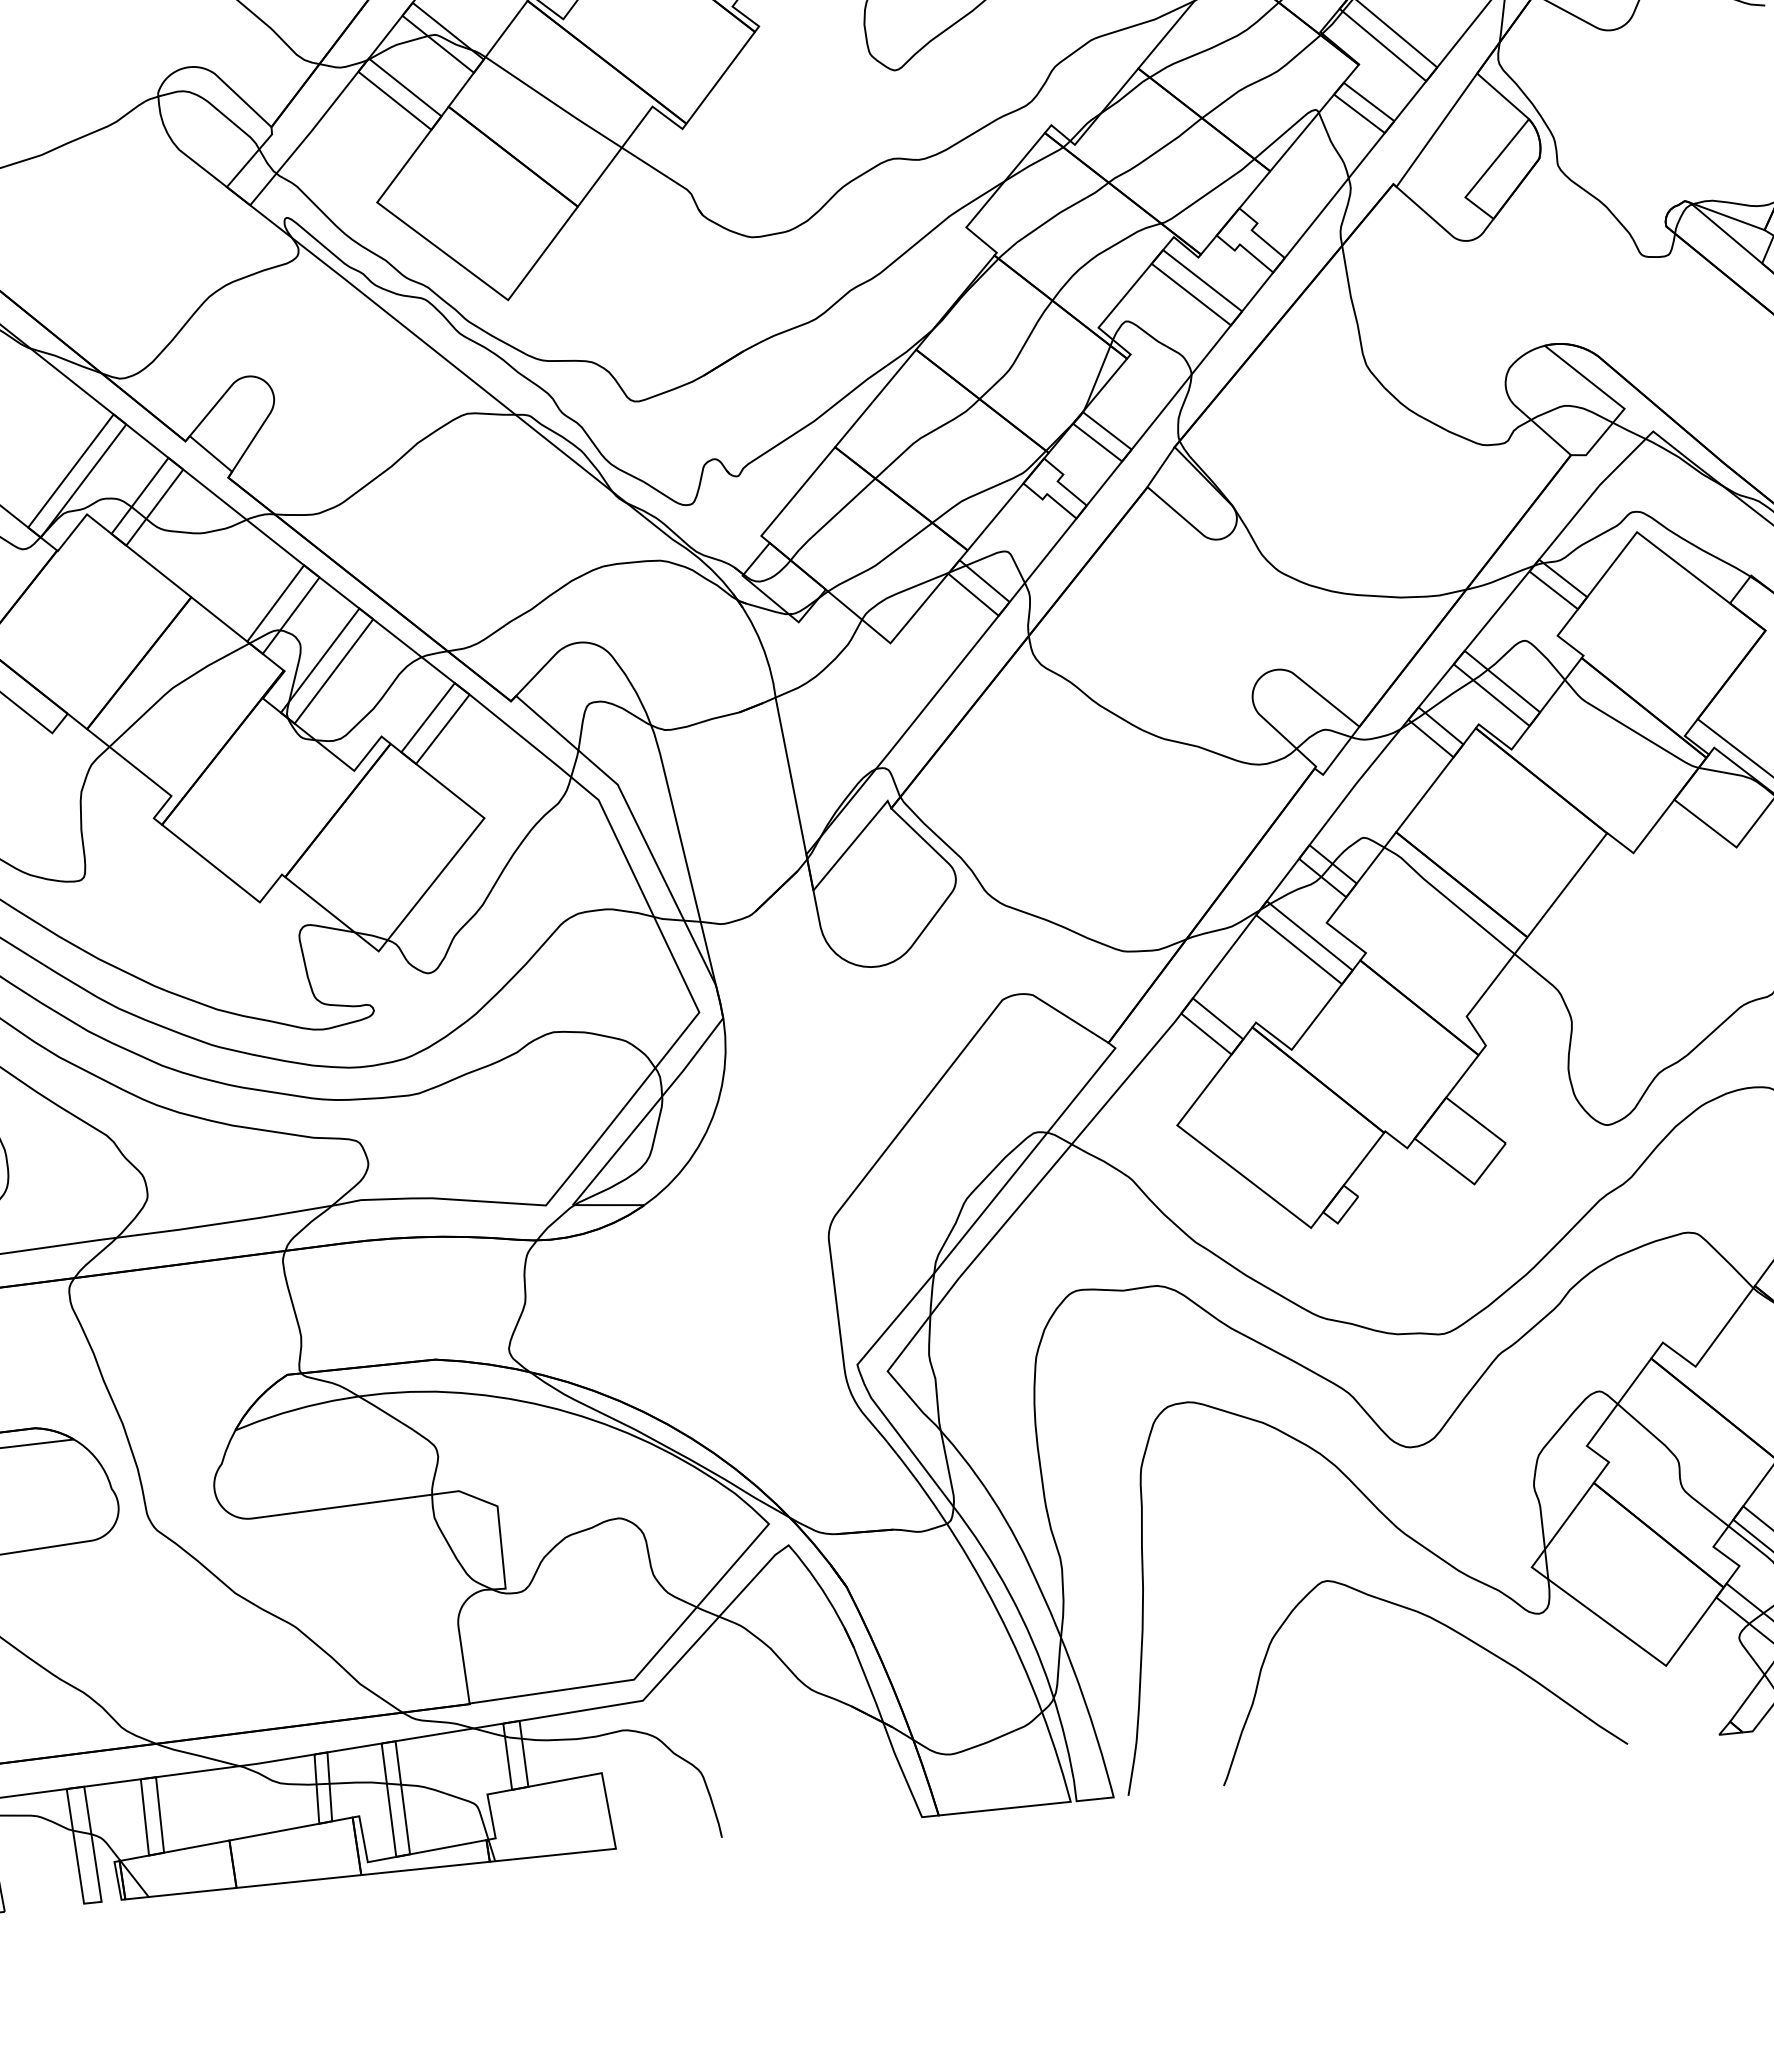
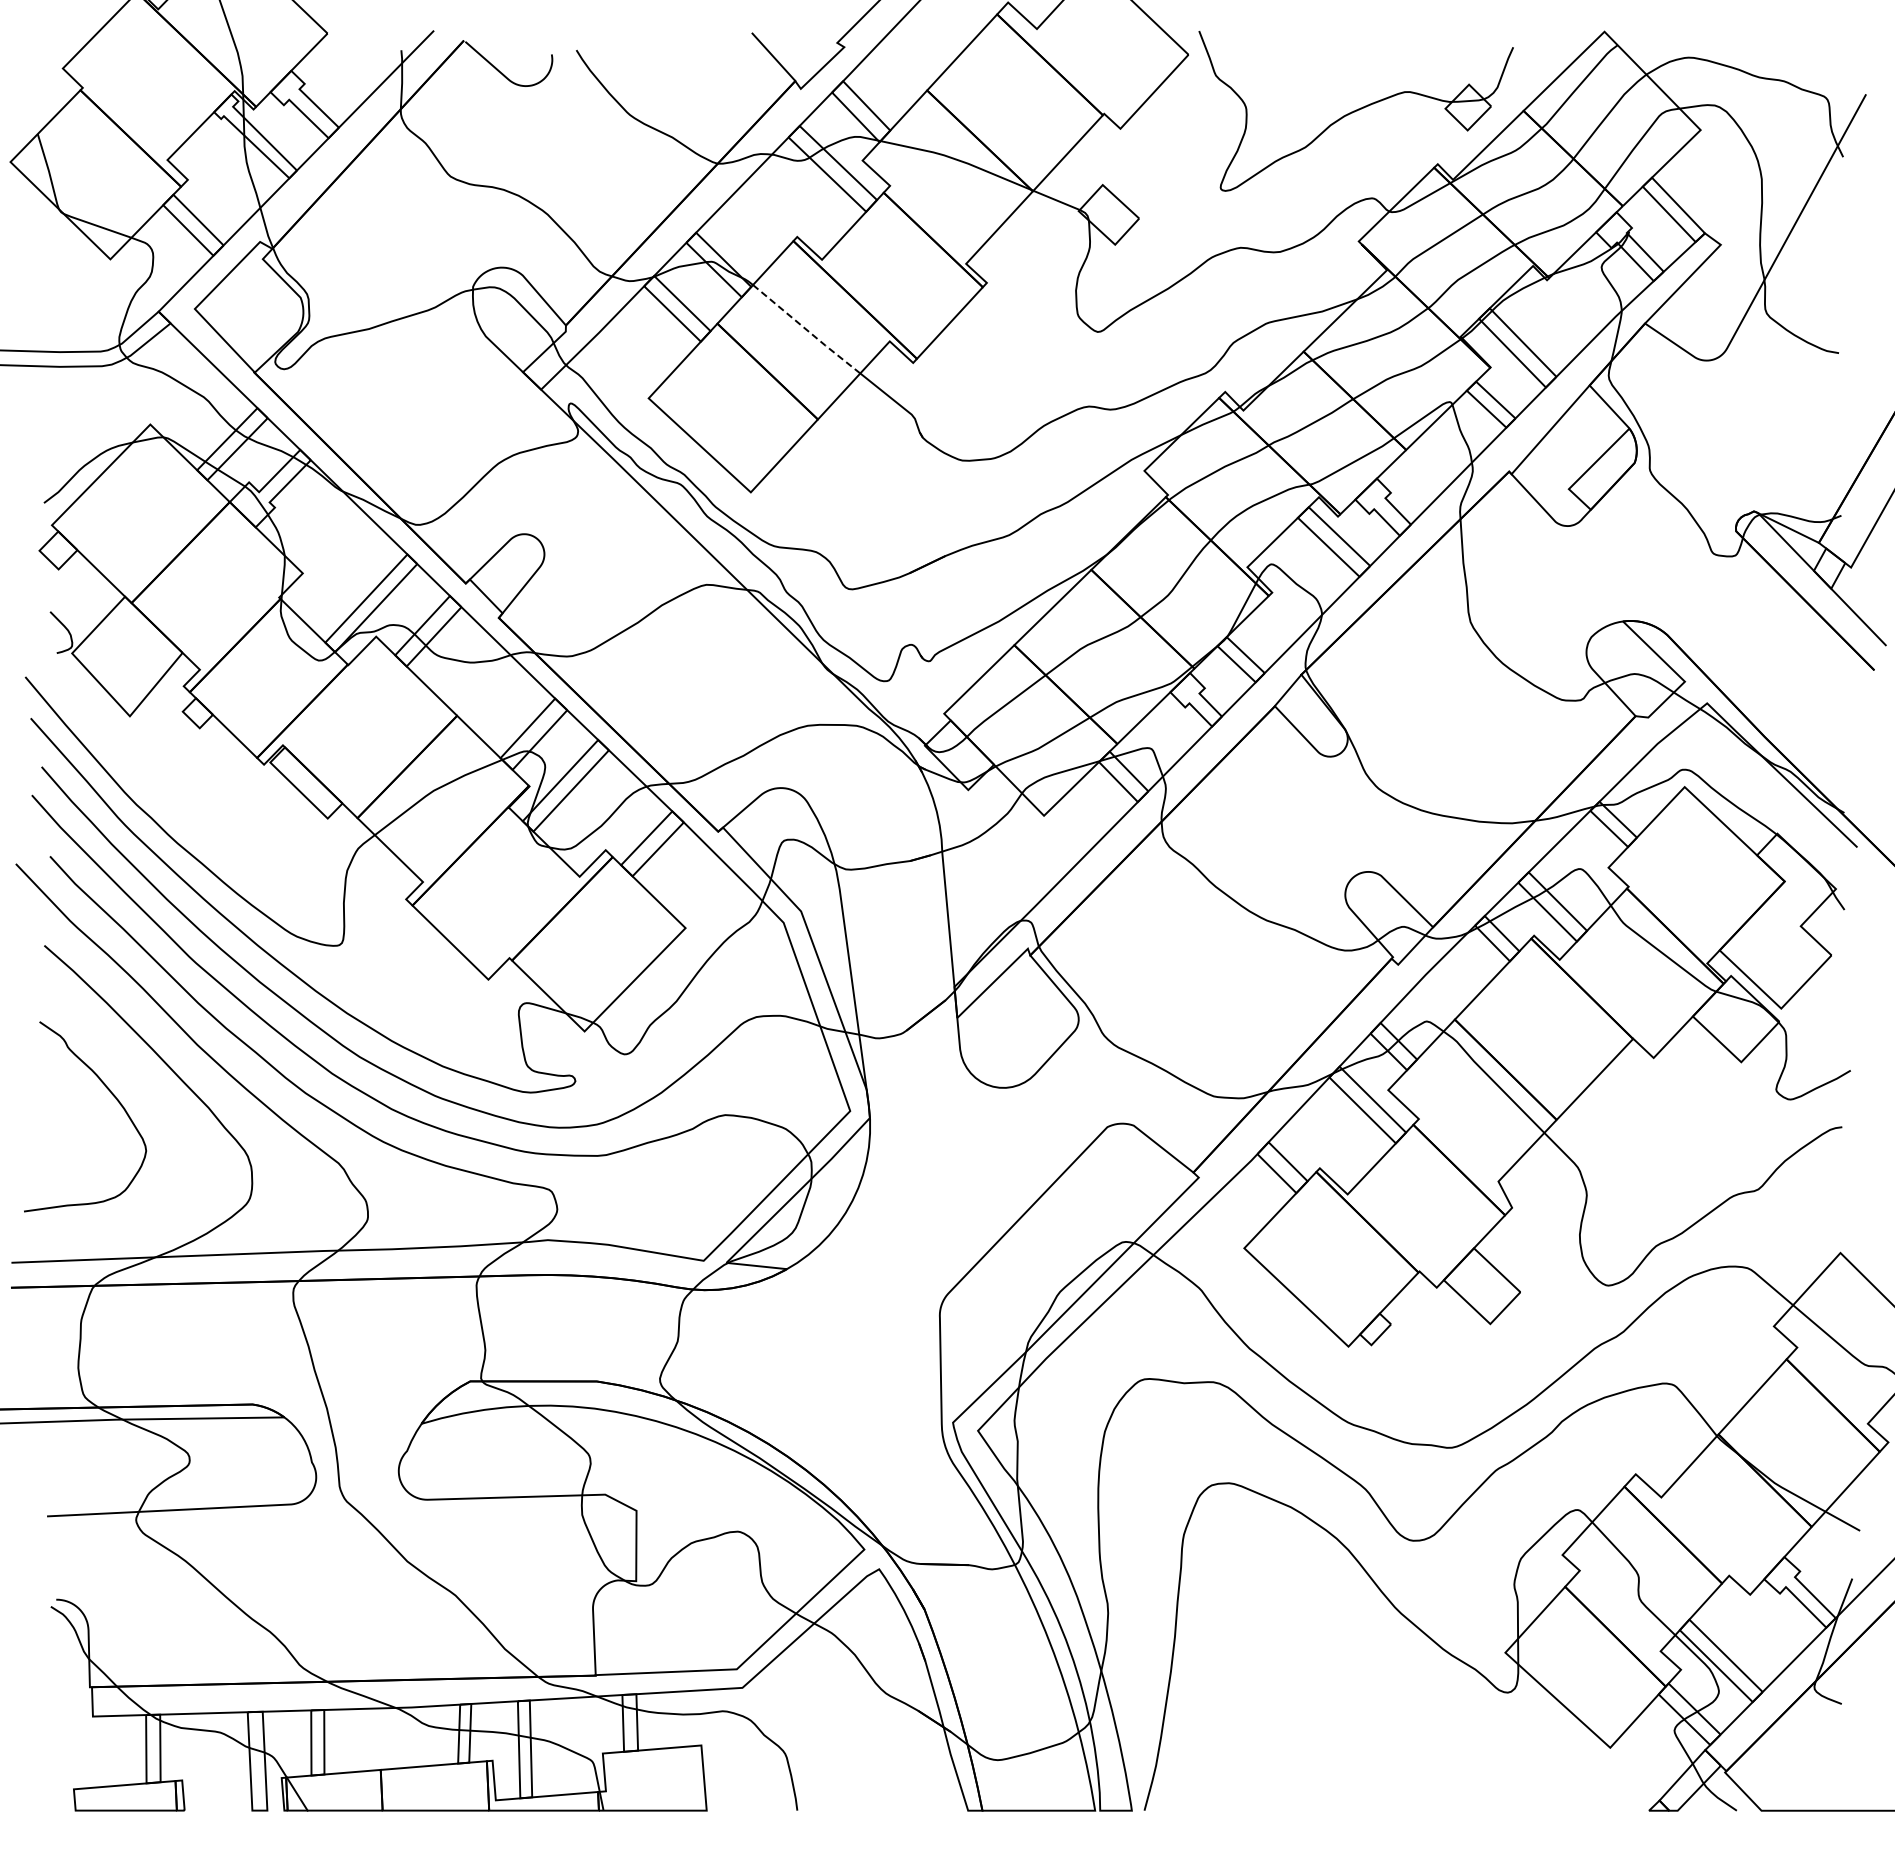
line: (554, 103) -> (807, 330), solid -> dashed
curve: (1439, 1623) -> (1422, 1692), removed

